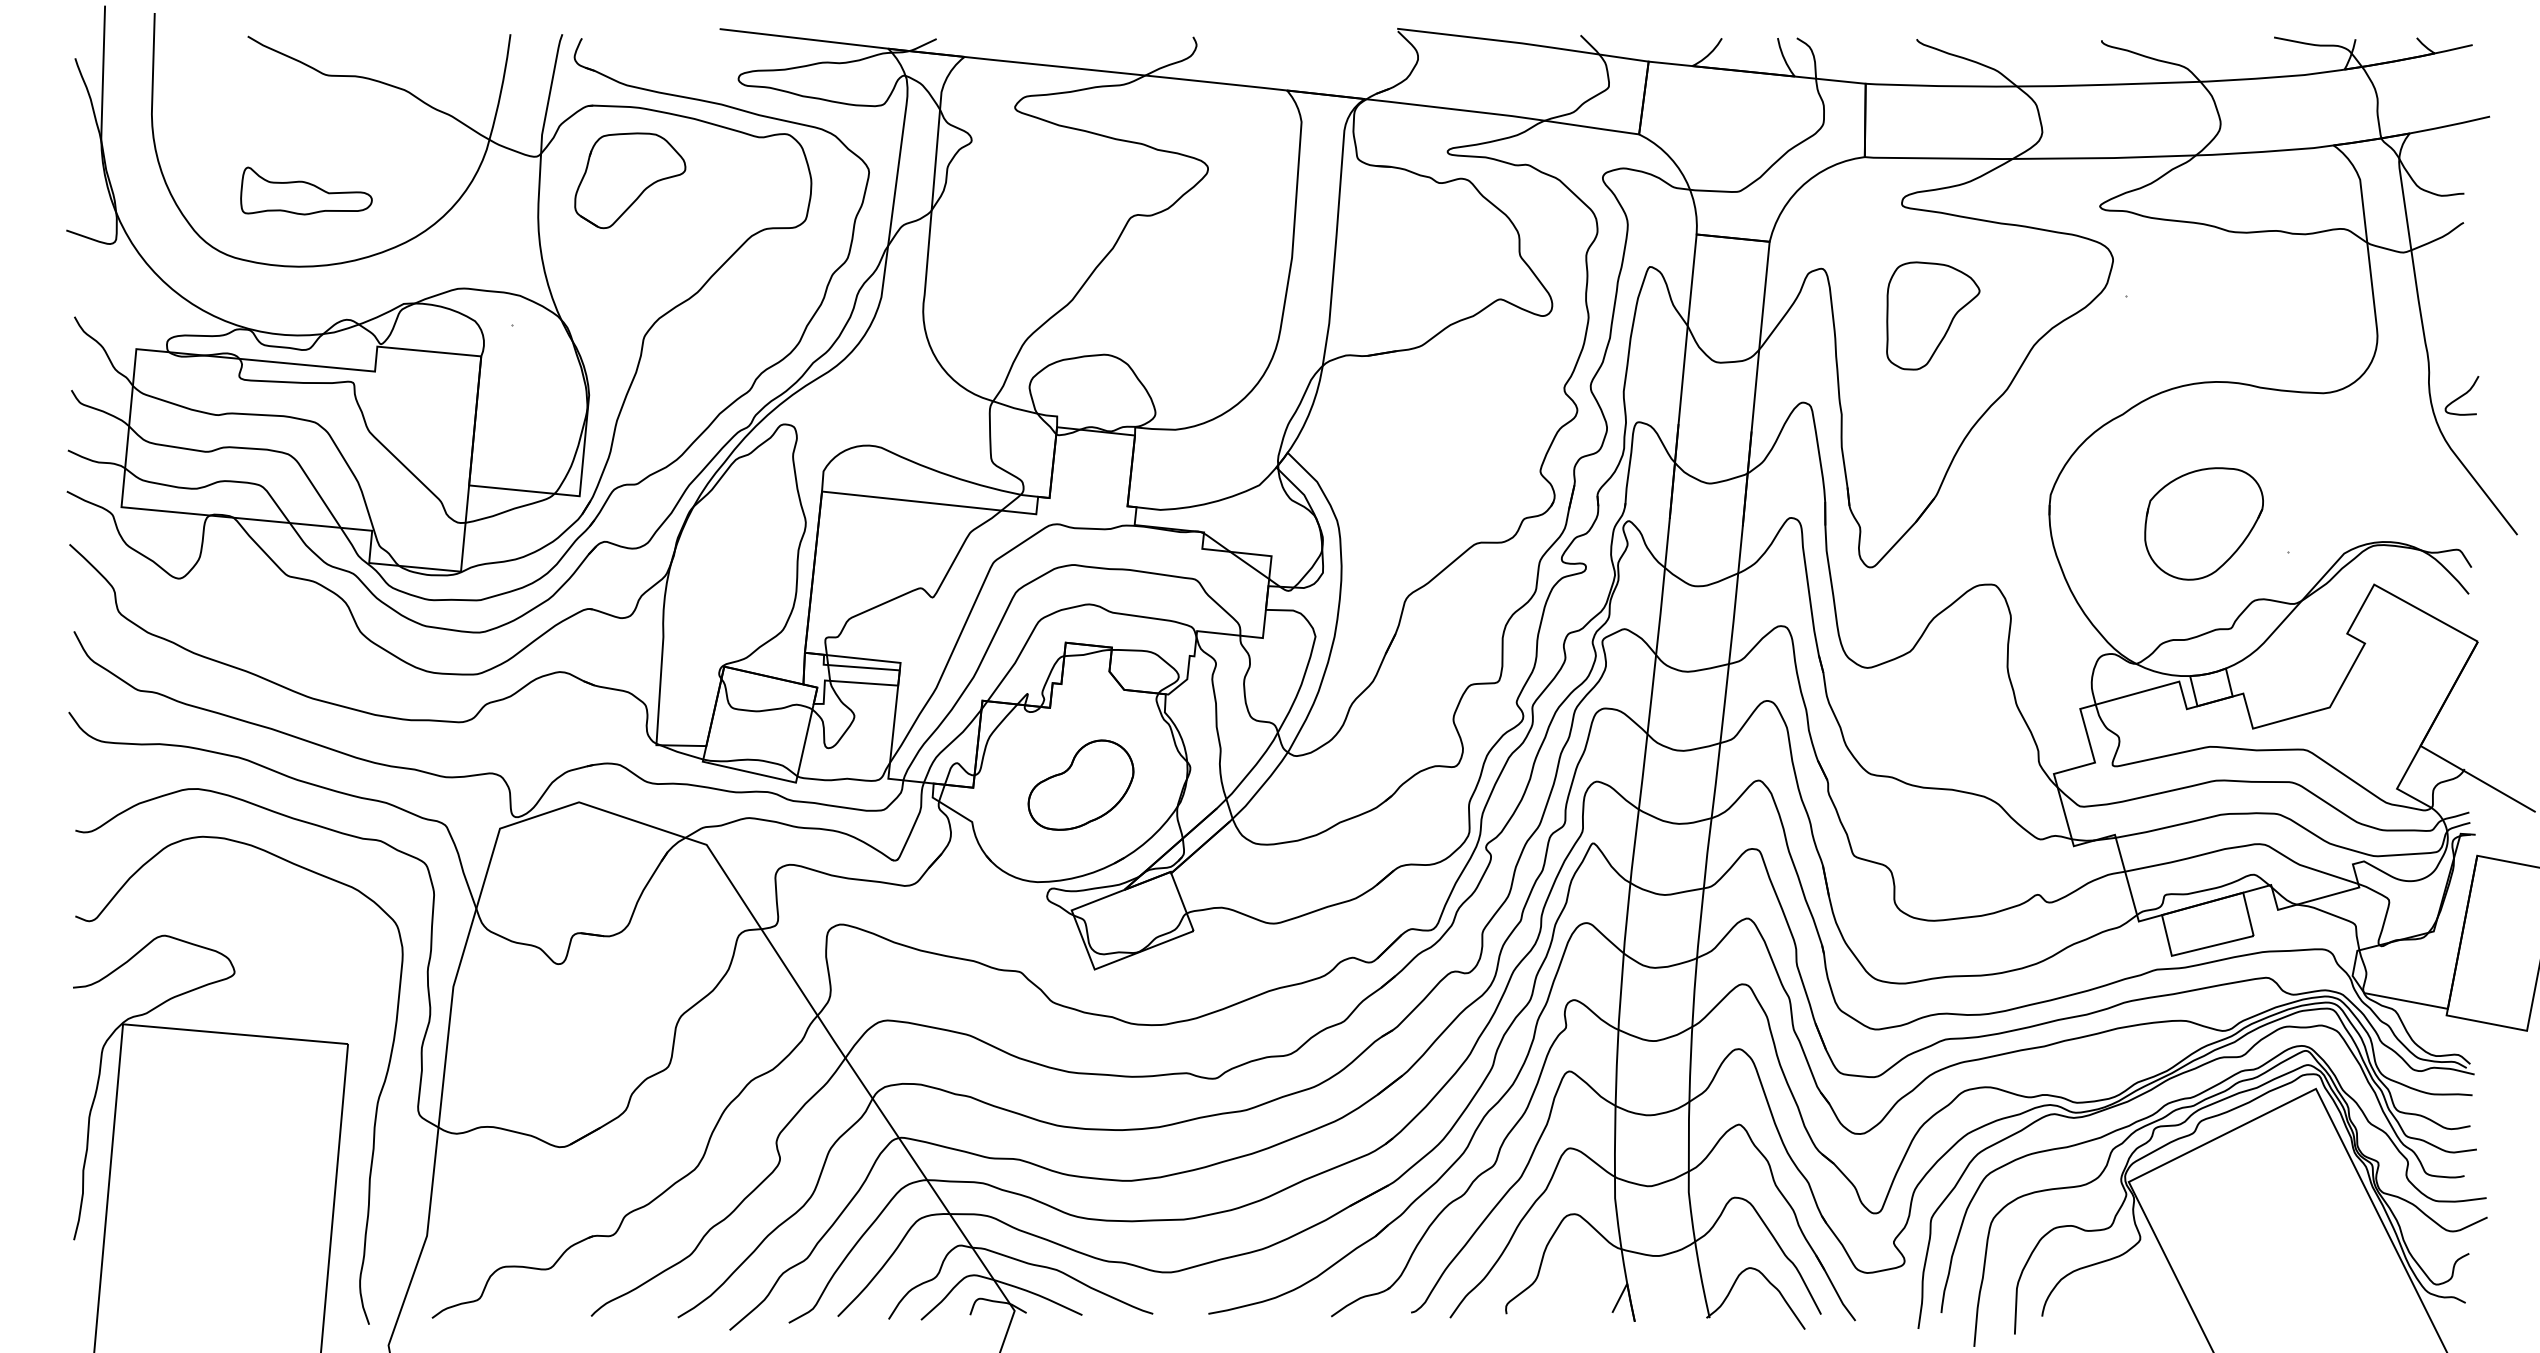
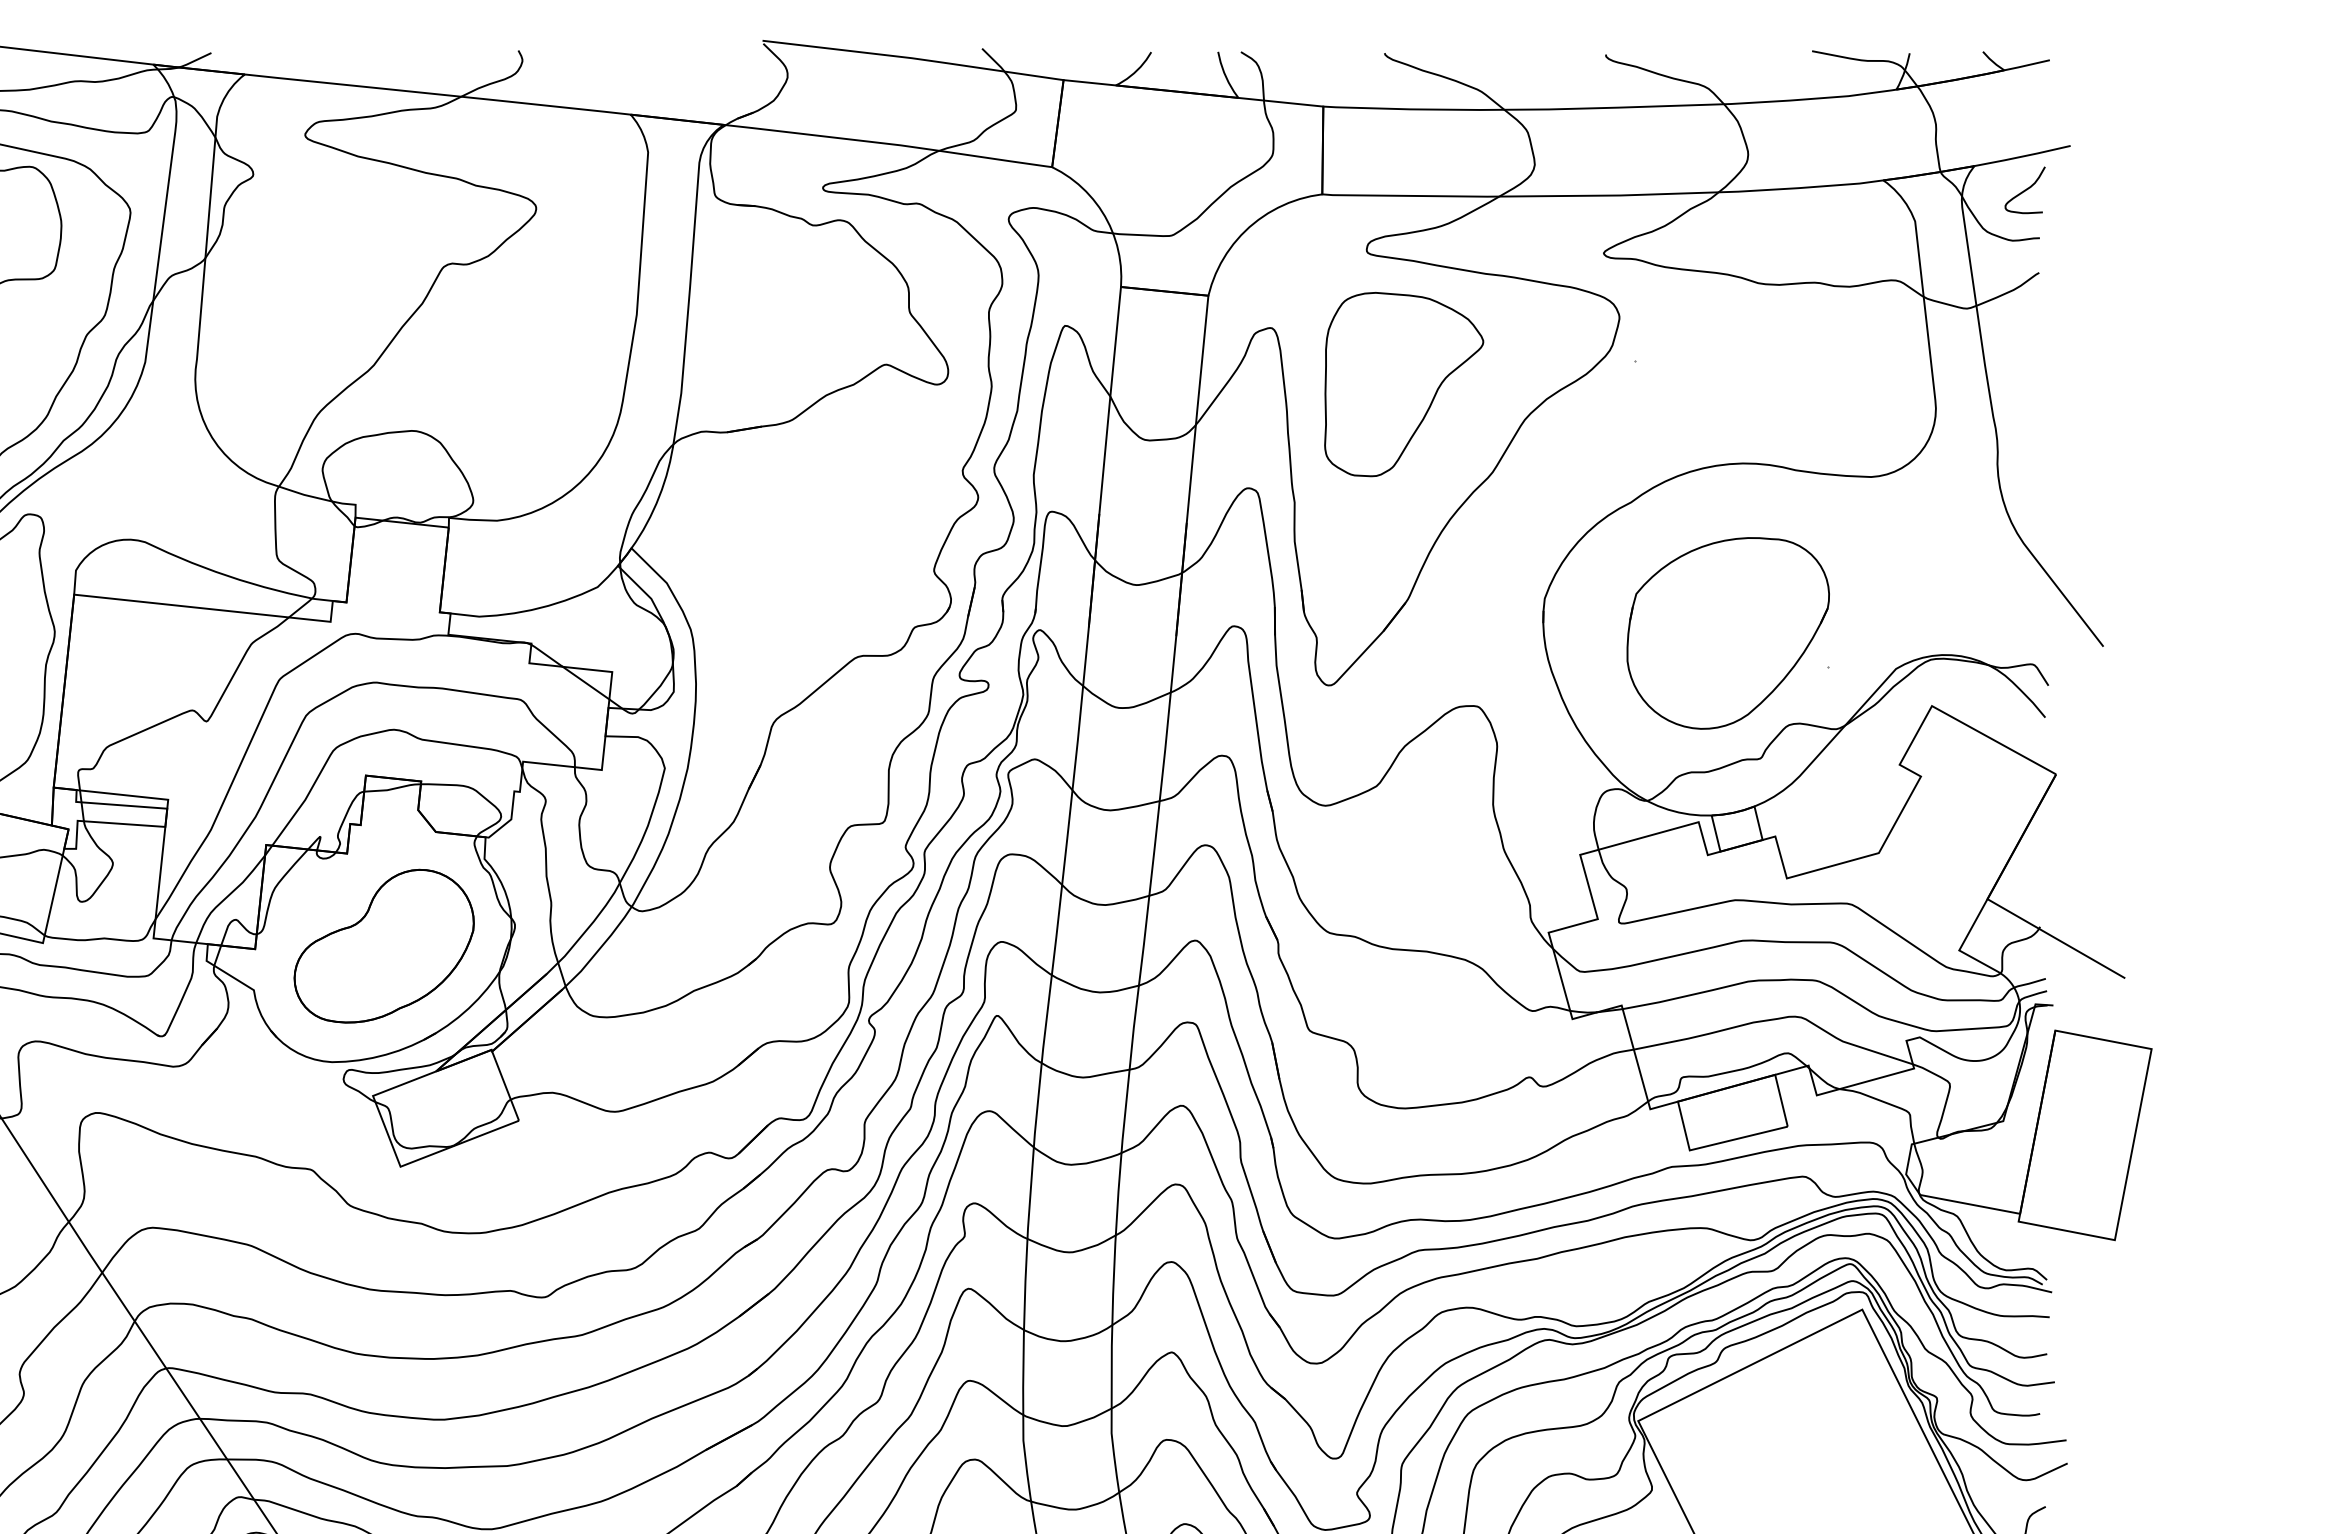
part: (1933, 315) -> (1404, 383), size x1.43
curve: (2461, 395) -> (2024, 190), moved
part: (2204, 523) -> (1728, 632), size x1.43
part: (1080, 784) -> (383, 945), size x1.43

